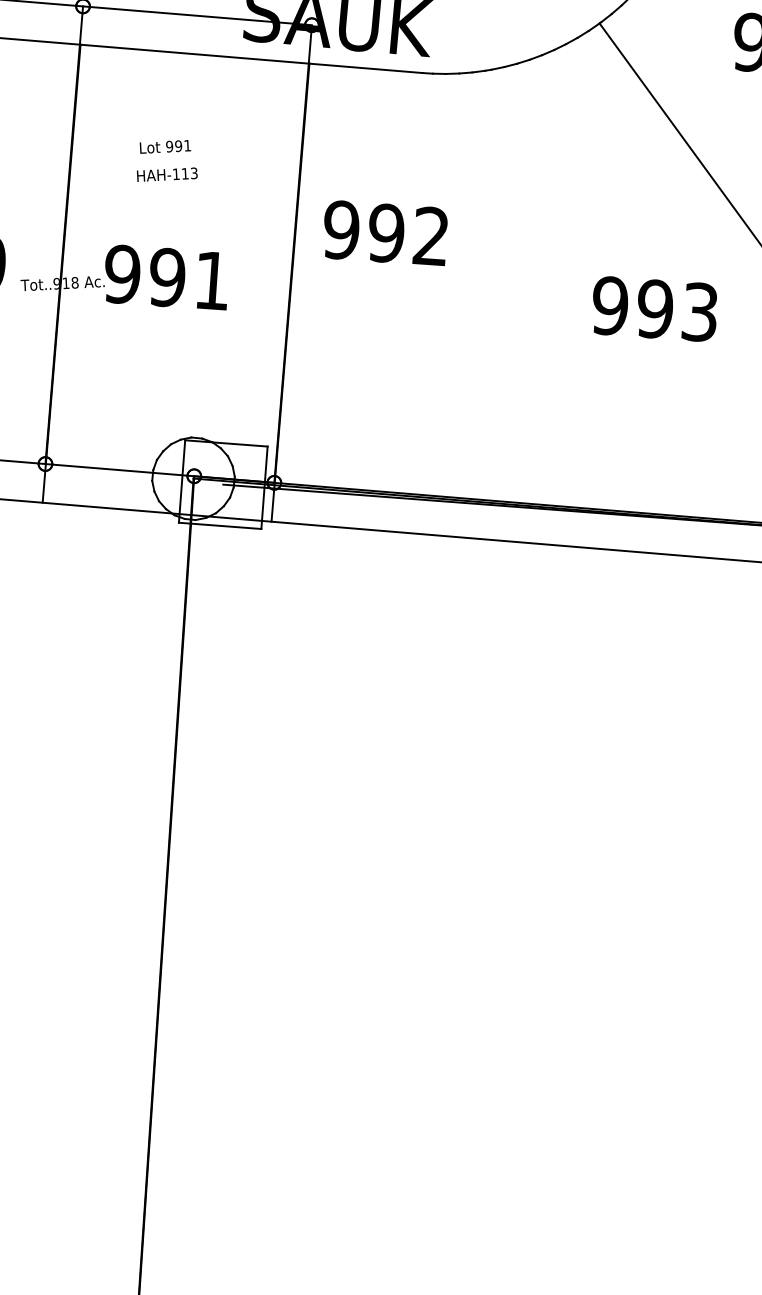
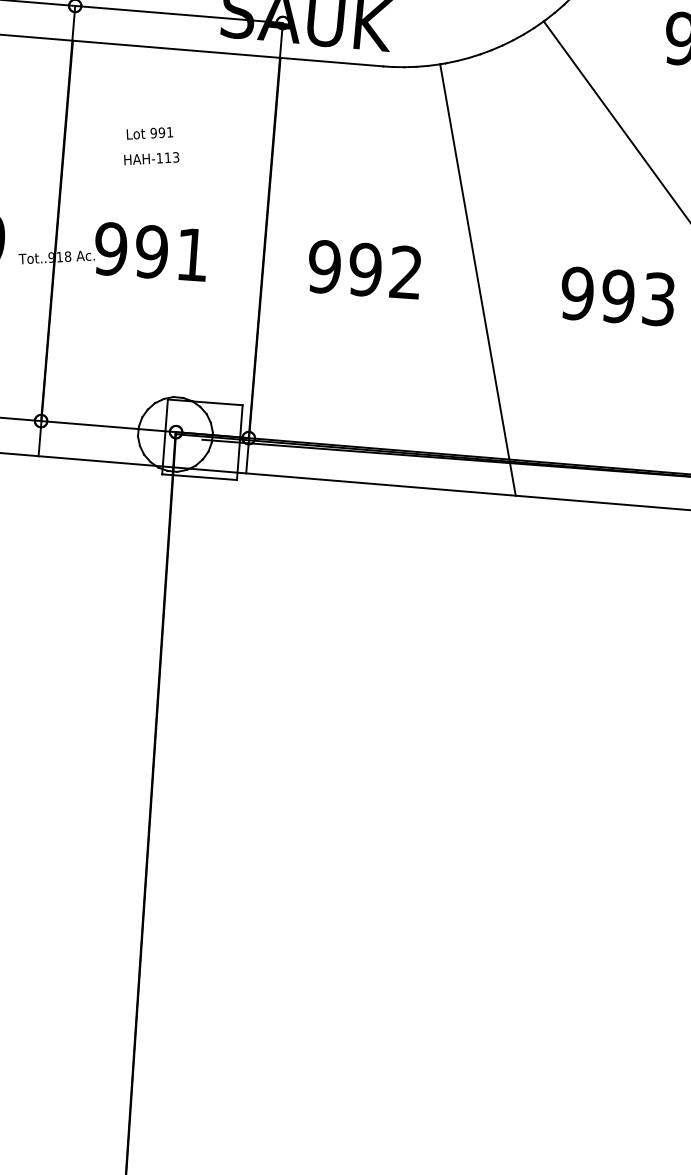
text: (385, 232) -> (364, 269), moved
line: (526, 307) -> (477, 279), added
text: (654, 309) -> (617, 296), moved

